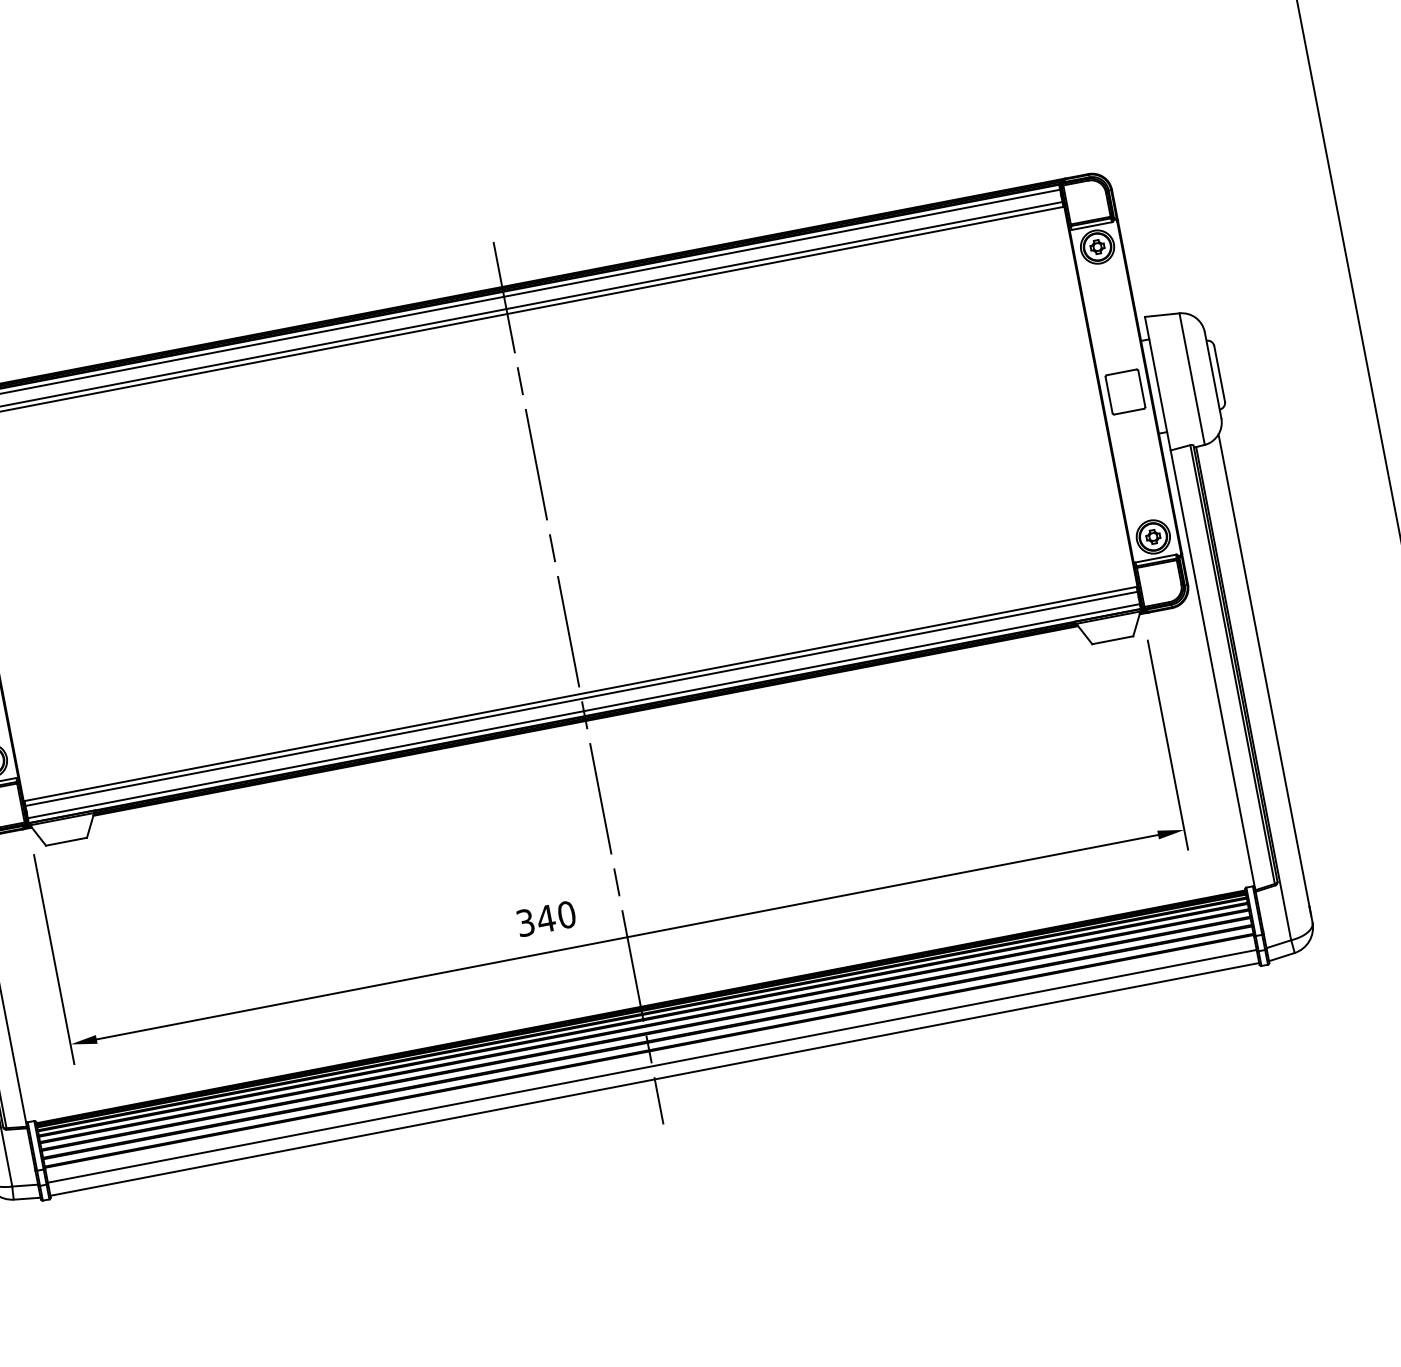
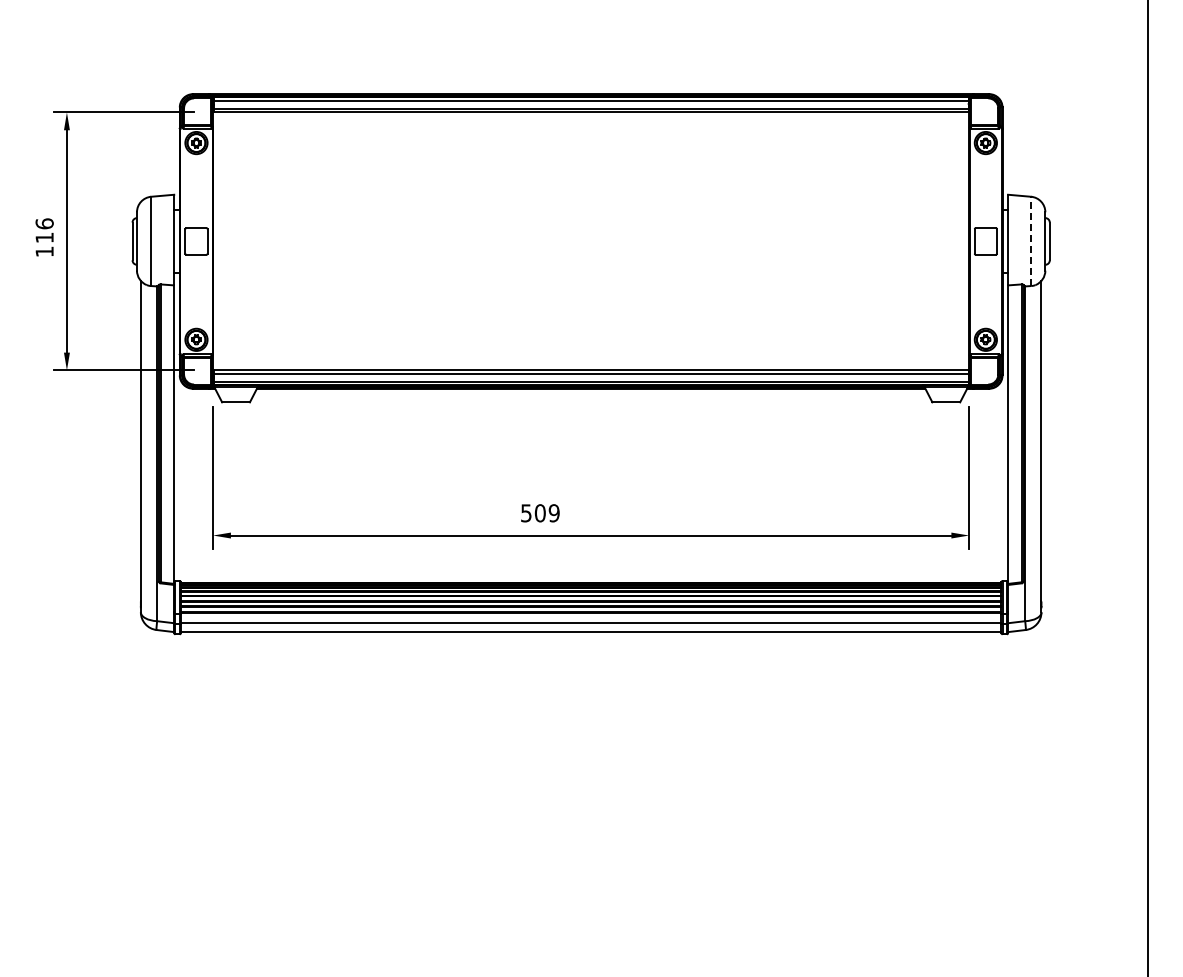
line: (1192, 379) -> (1031, 241), solid -> dashed
line: (578, 682) -> (591, 362), removed
text: (546, 919) -> (540, 513), 340 -> 509

